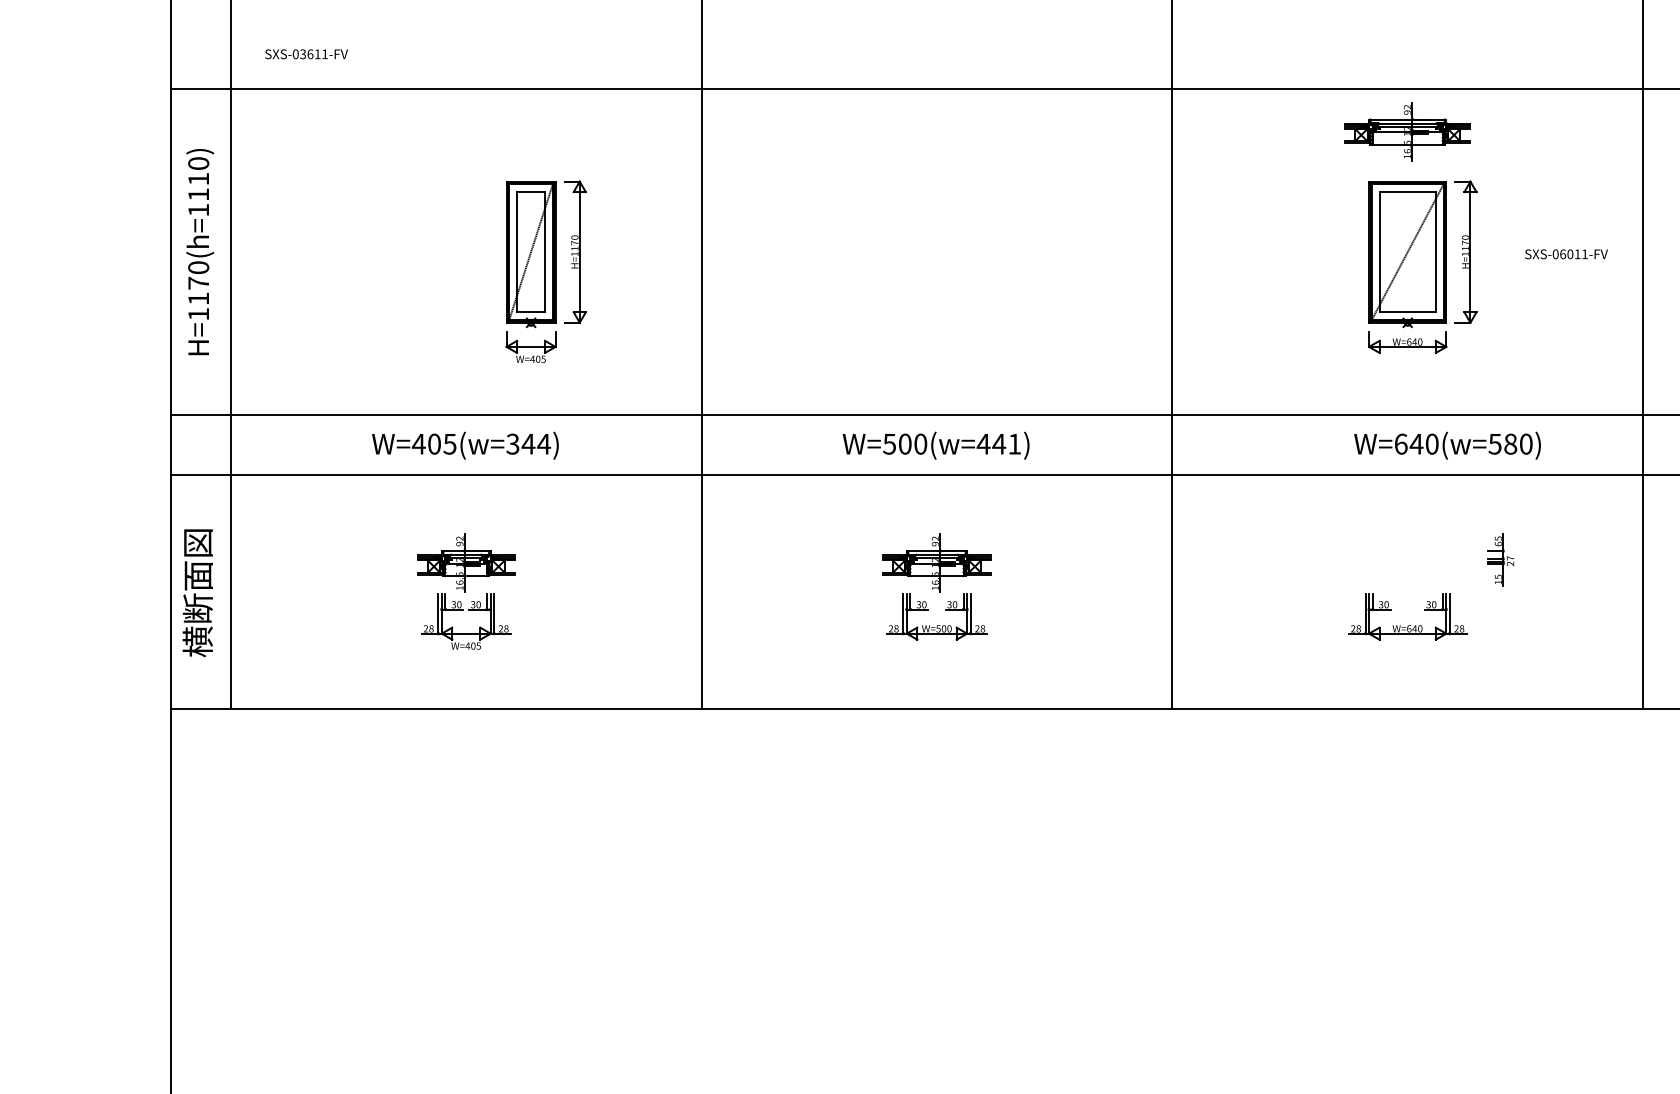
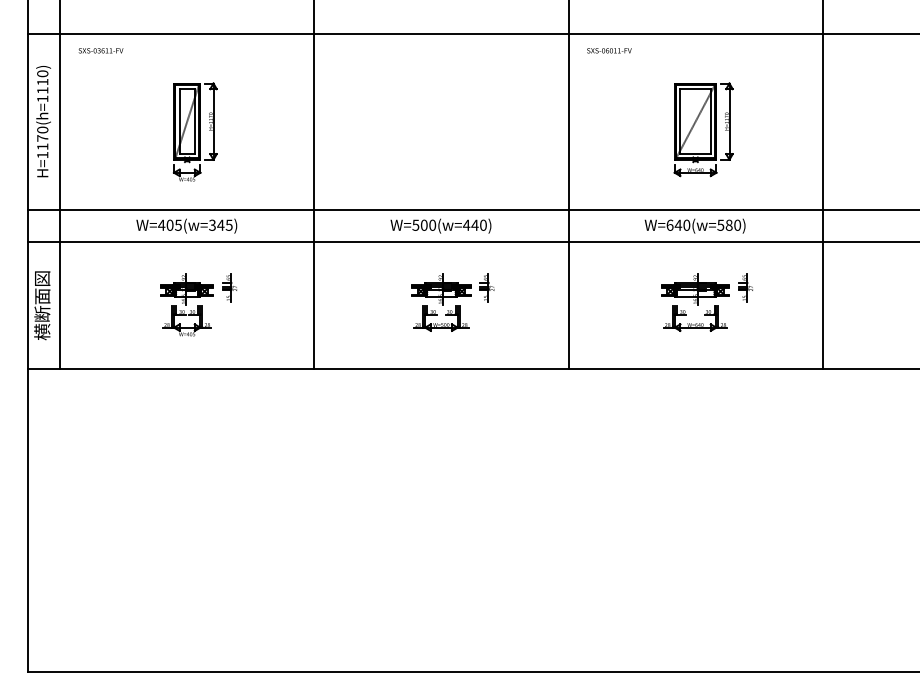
text: (305, 53) -> (100, 50), moved
part: (1407, 131) -> (695, 289), moved
text: (1566, 253) -> (609, 50), moved
part: (546, 270) -> (195, 131), moved
text: (542, 442) -> (228, 224), W=405(w=344) -> W=405(w=345)
text: (1014, 442) -> (483, 224), W=500(w=441) -> W=500(w=440)
text: (1446, 444) -> (694, 225), moved
part: (544, 559) -> (229, 287), added
part: (1020, 559) -> (486, 287), added

